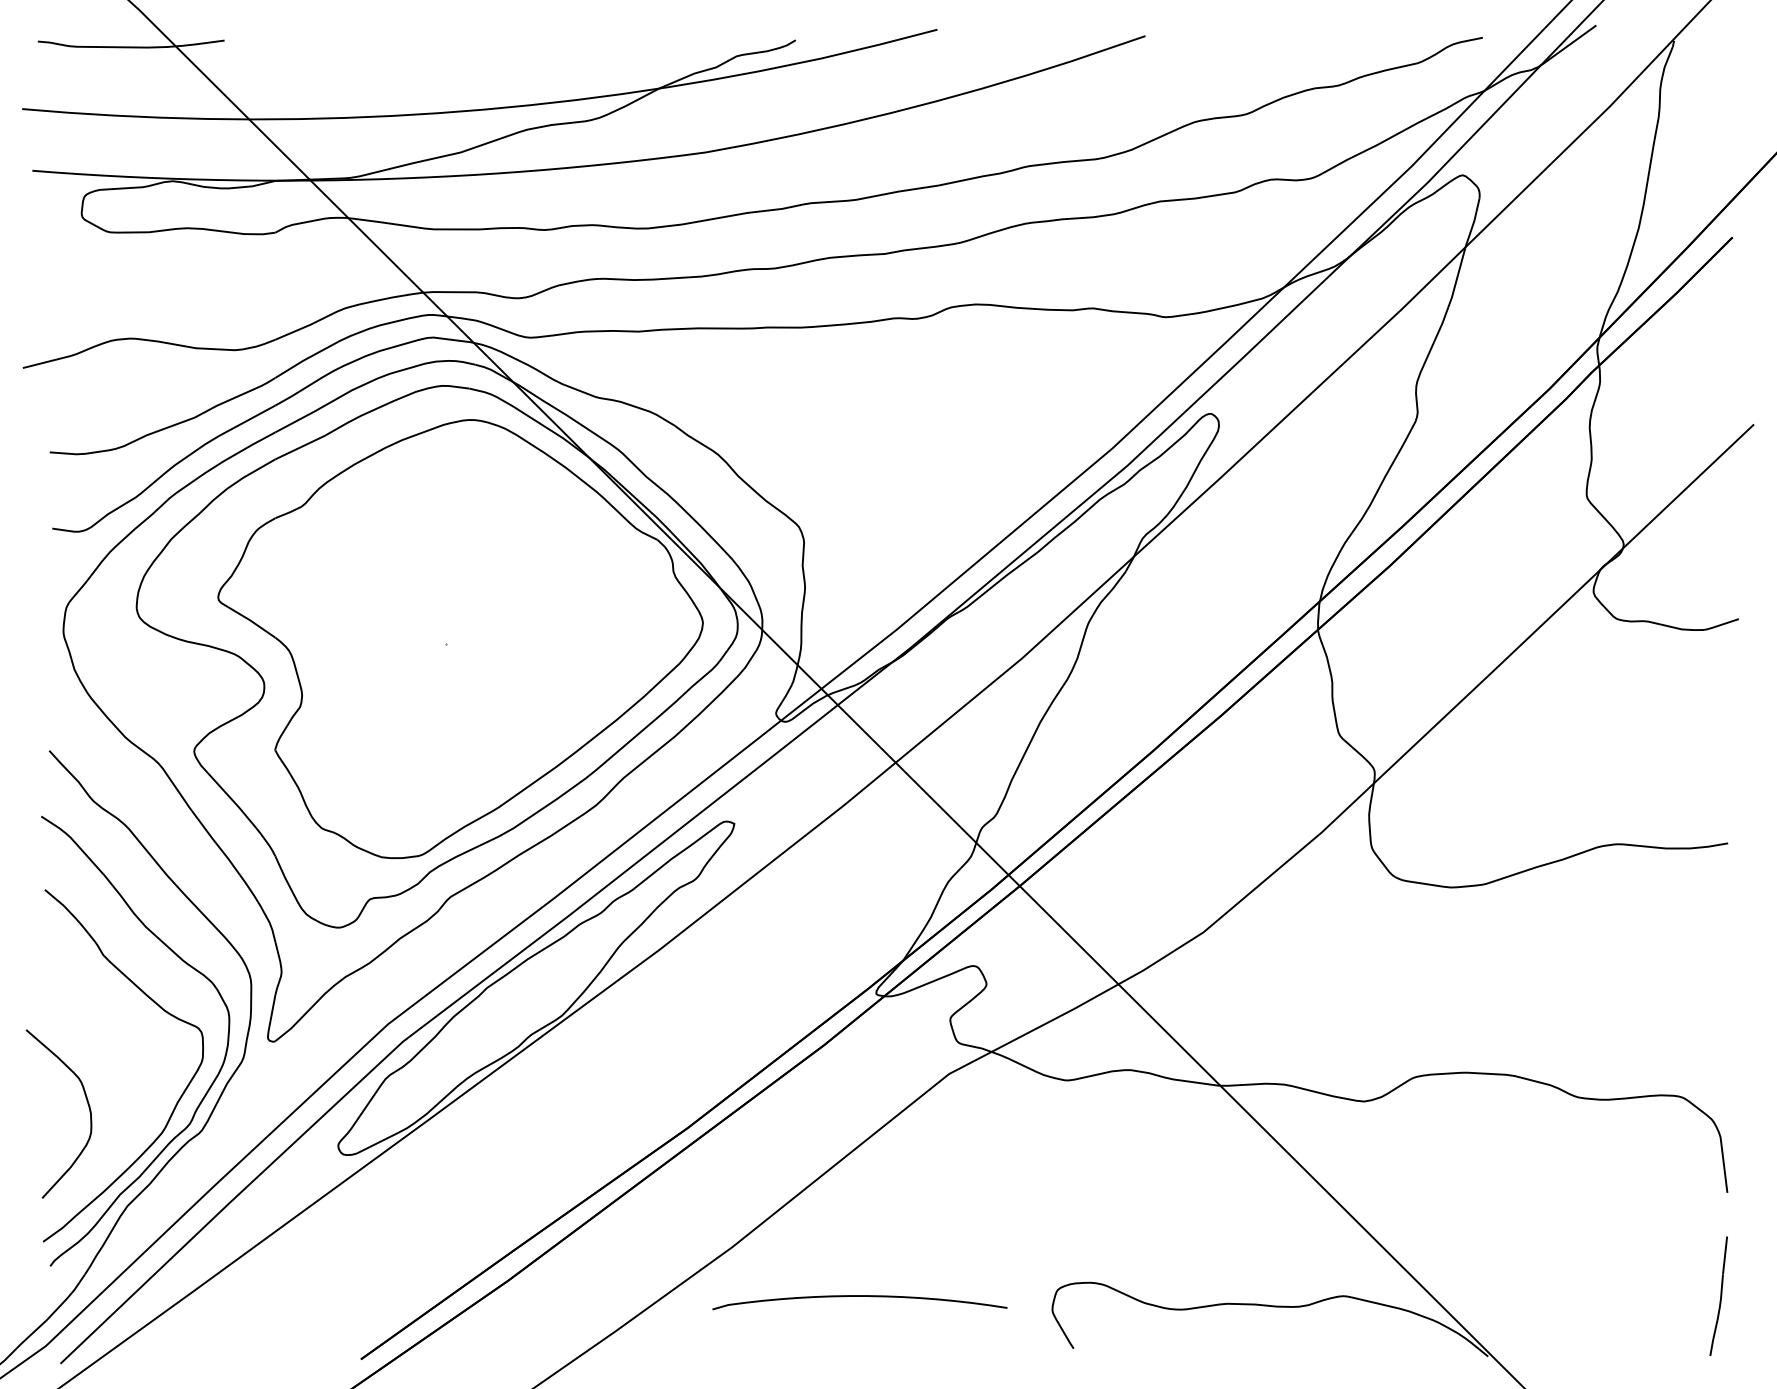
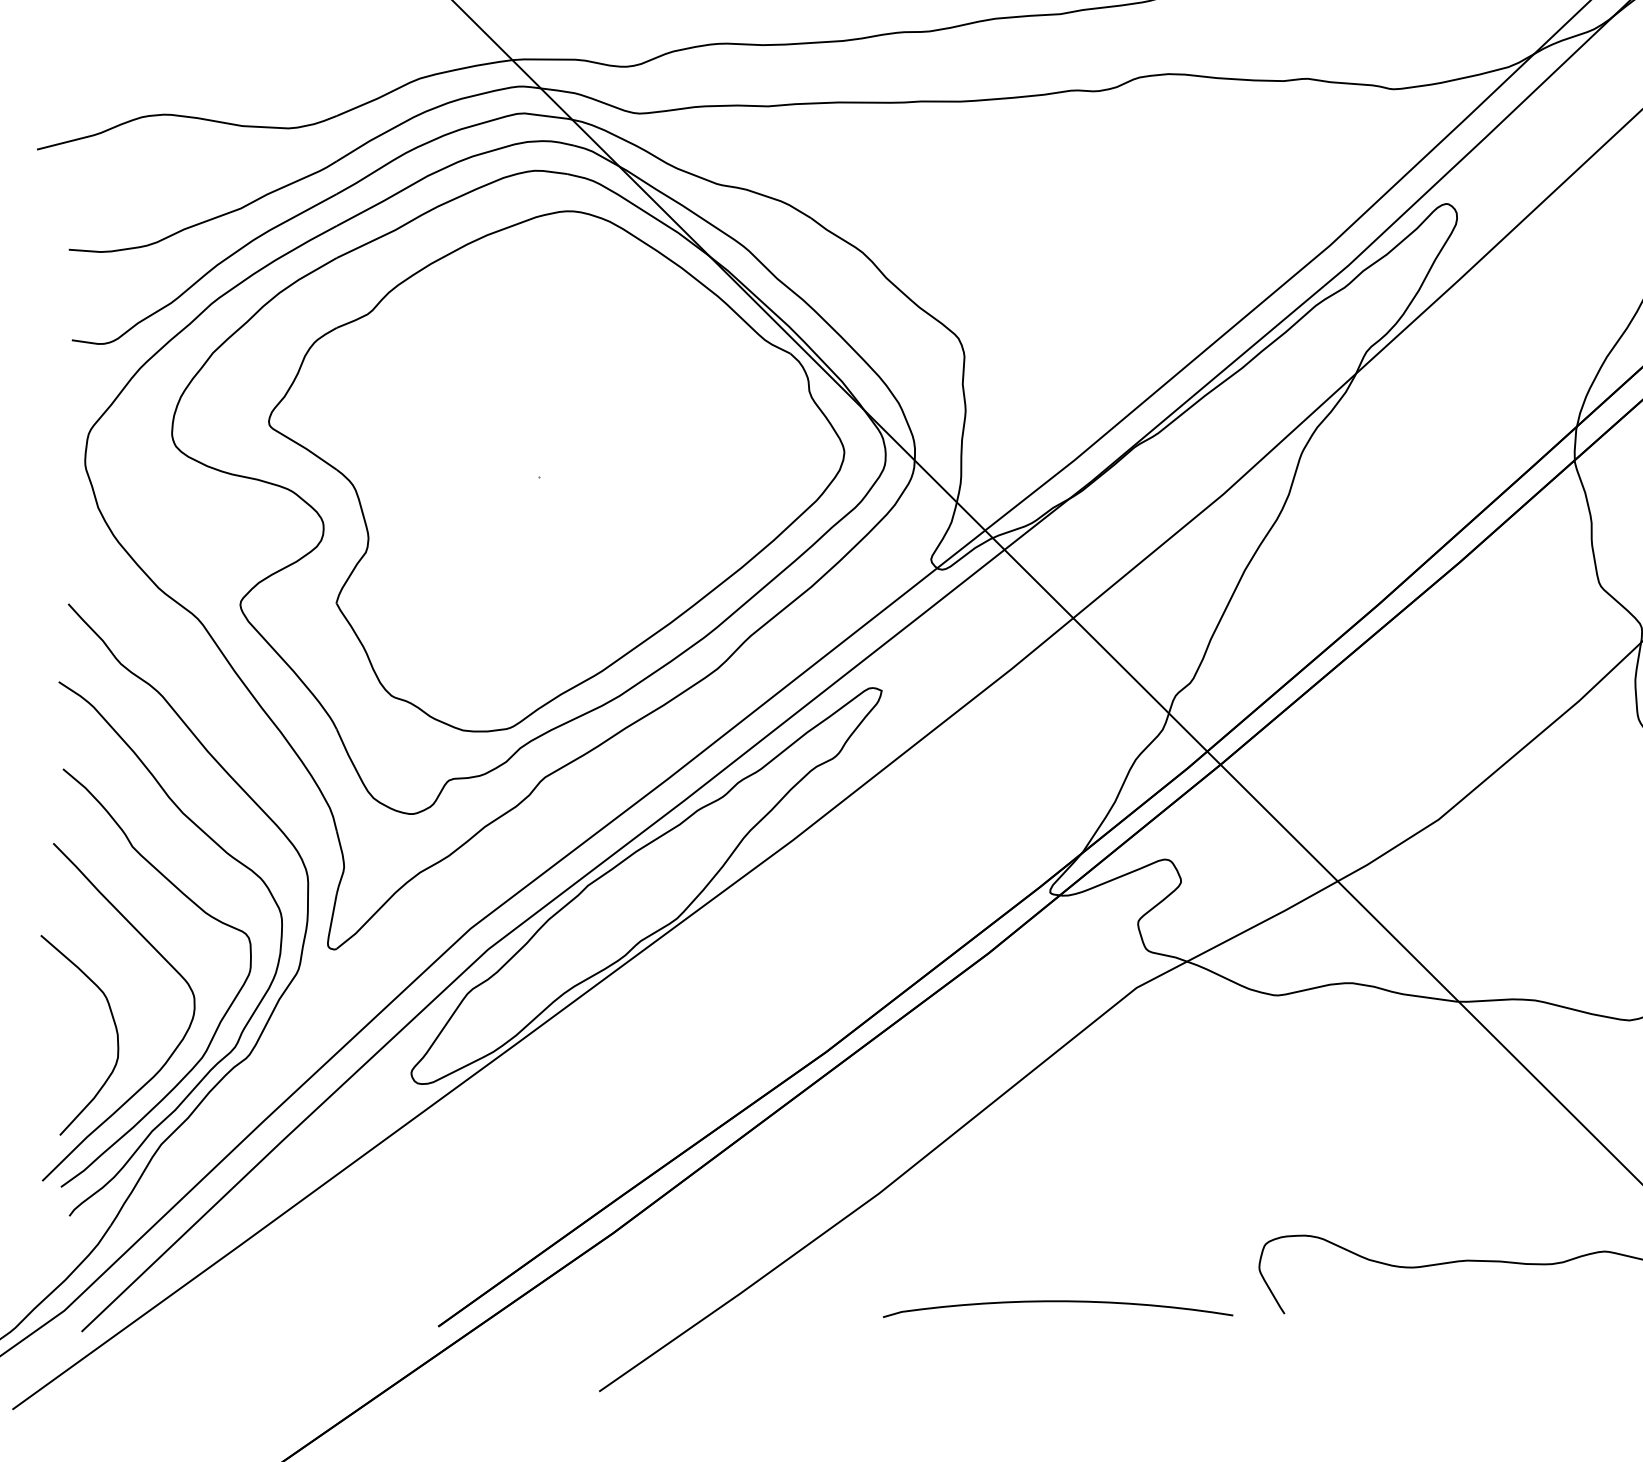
curve: (138, 1125) -> (174, 1048), added
curve: (859, 1296) -> (1057, 1301), moved

